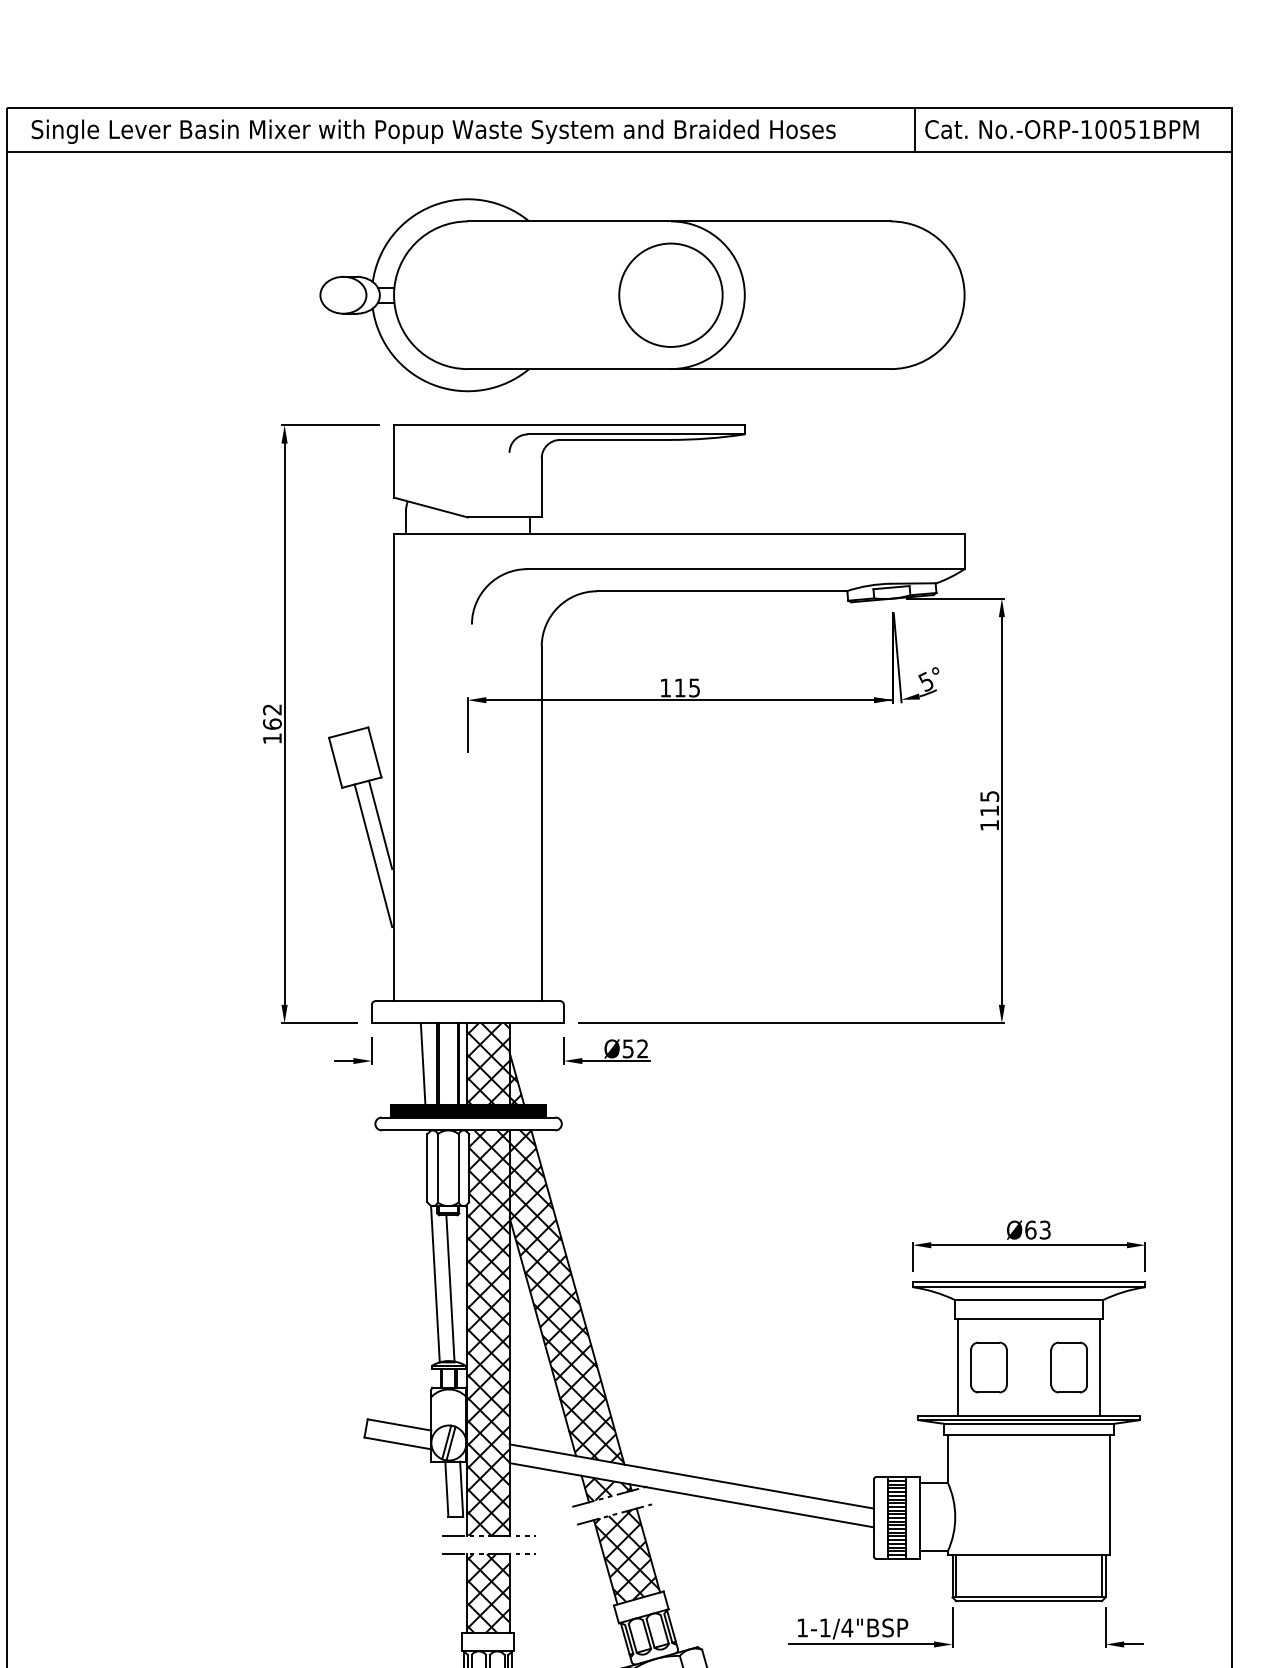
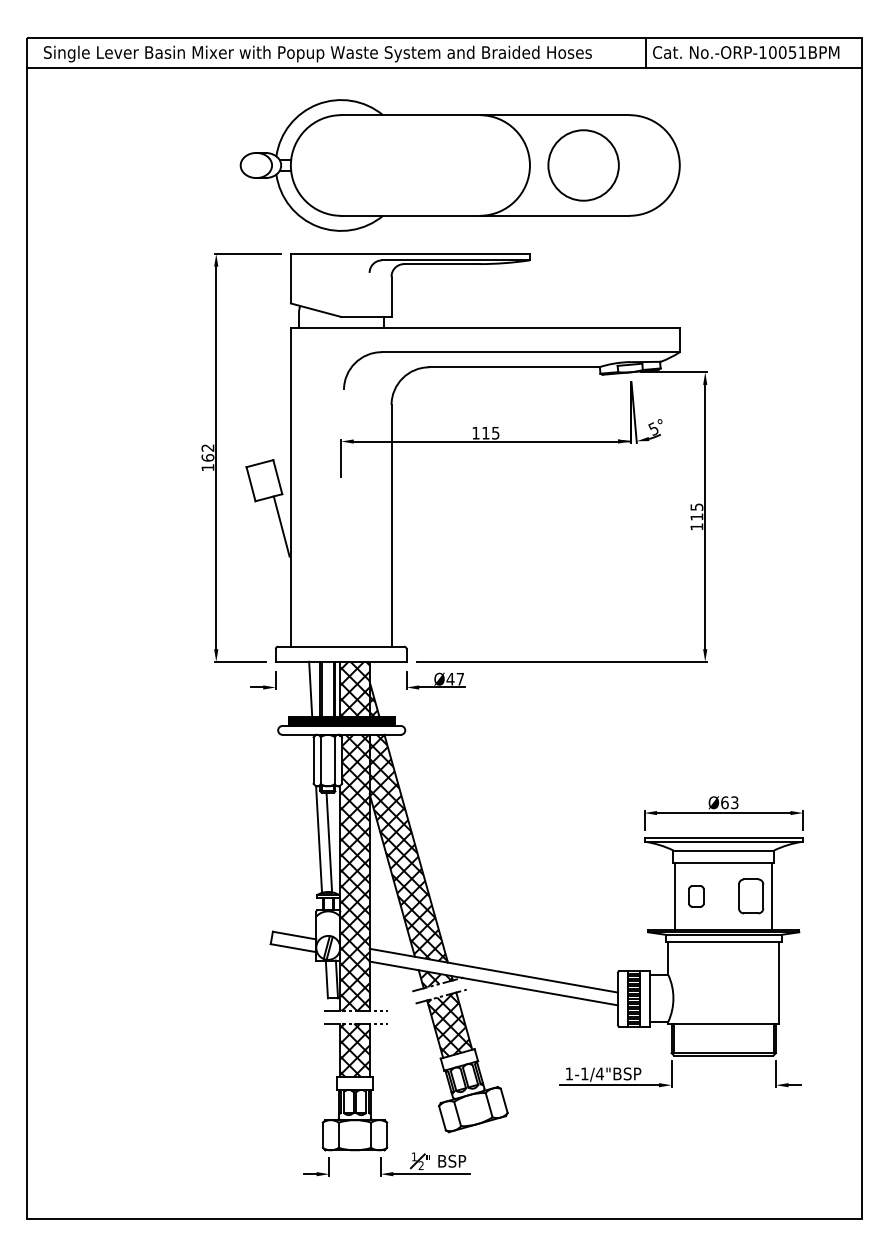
circle: (670, 295) -> (583, 165), moved
line: (372, 855) -> (276, 547), removed
text: (634, 1047) -> (454, 678), Ø52 -> Ø47
part: (989, 1367) -> (696, 896), size x0.6

